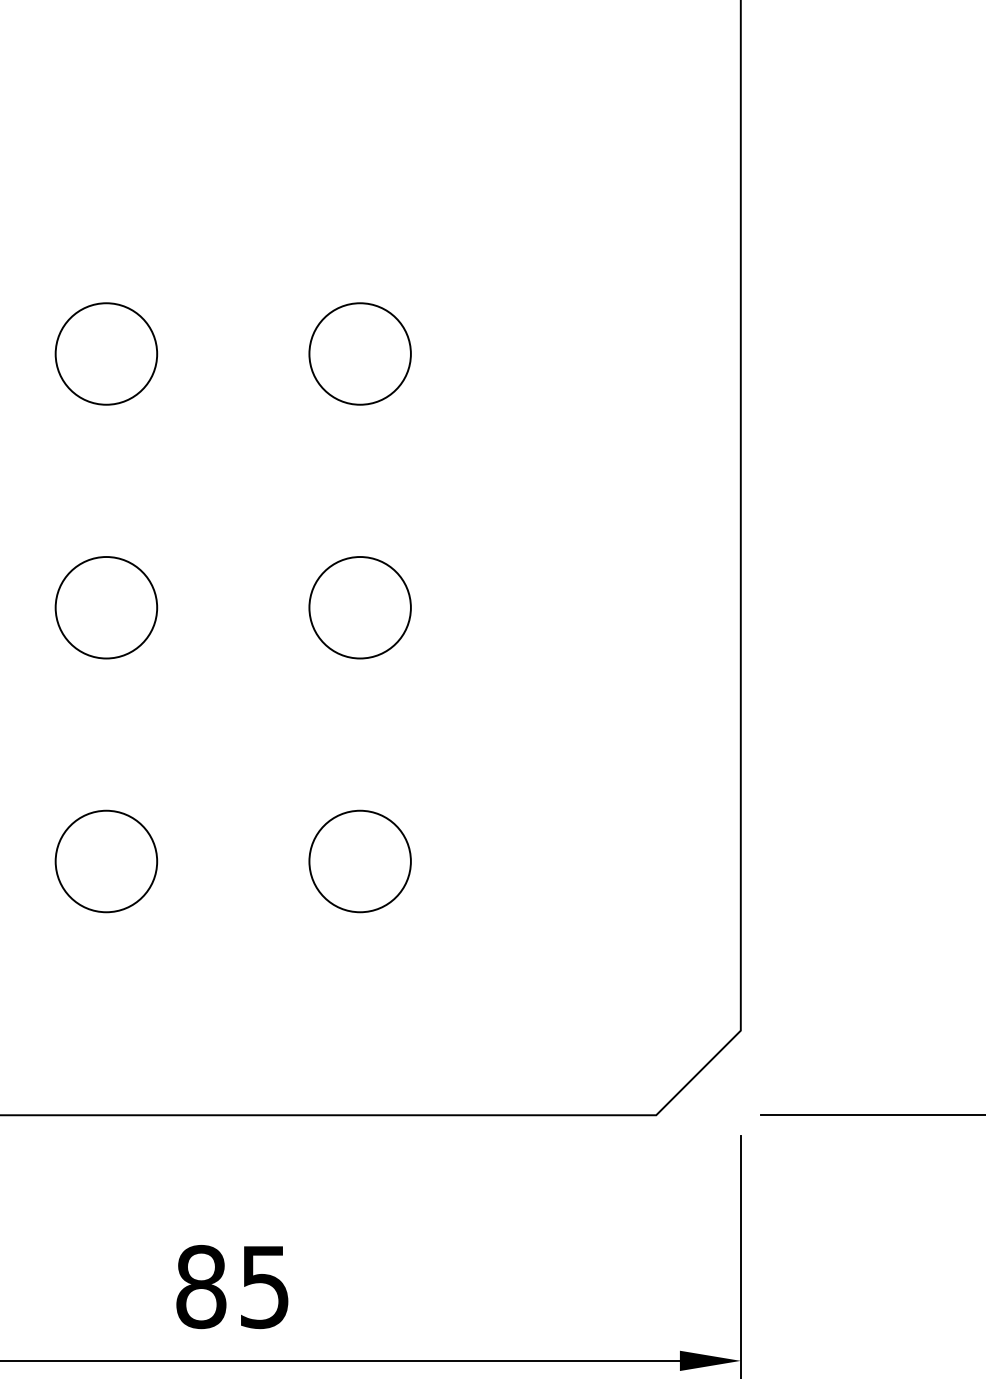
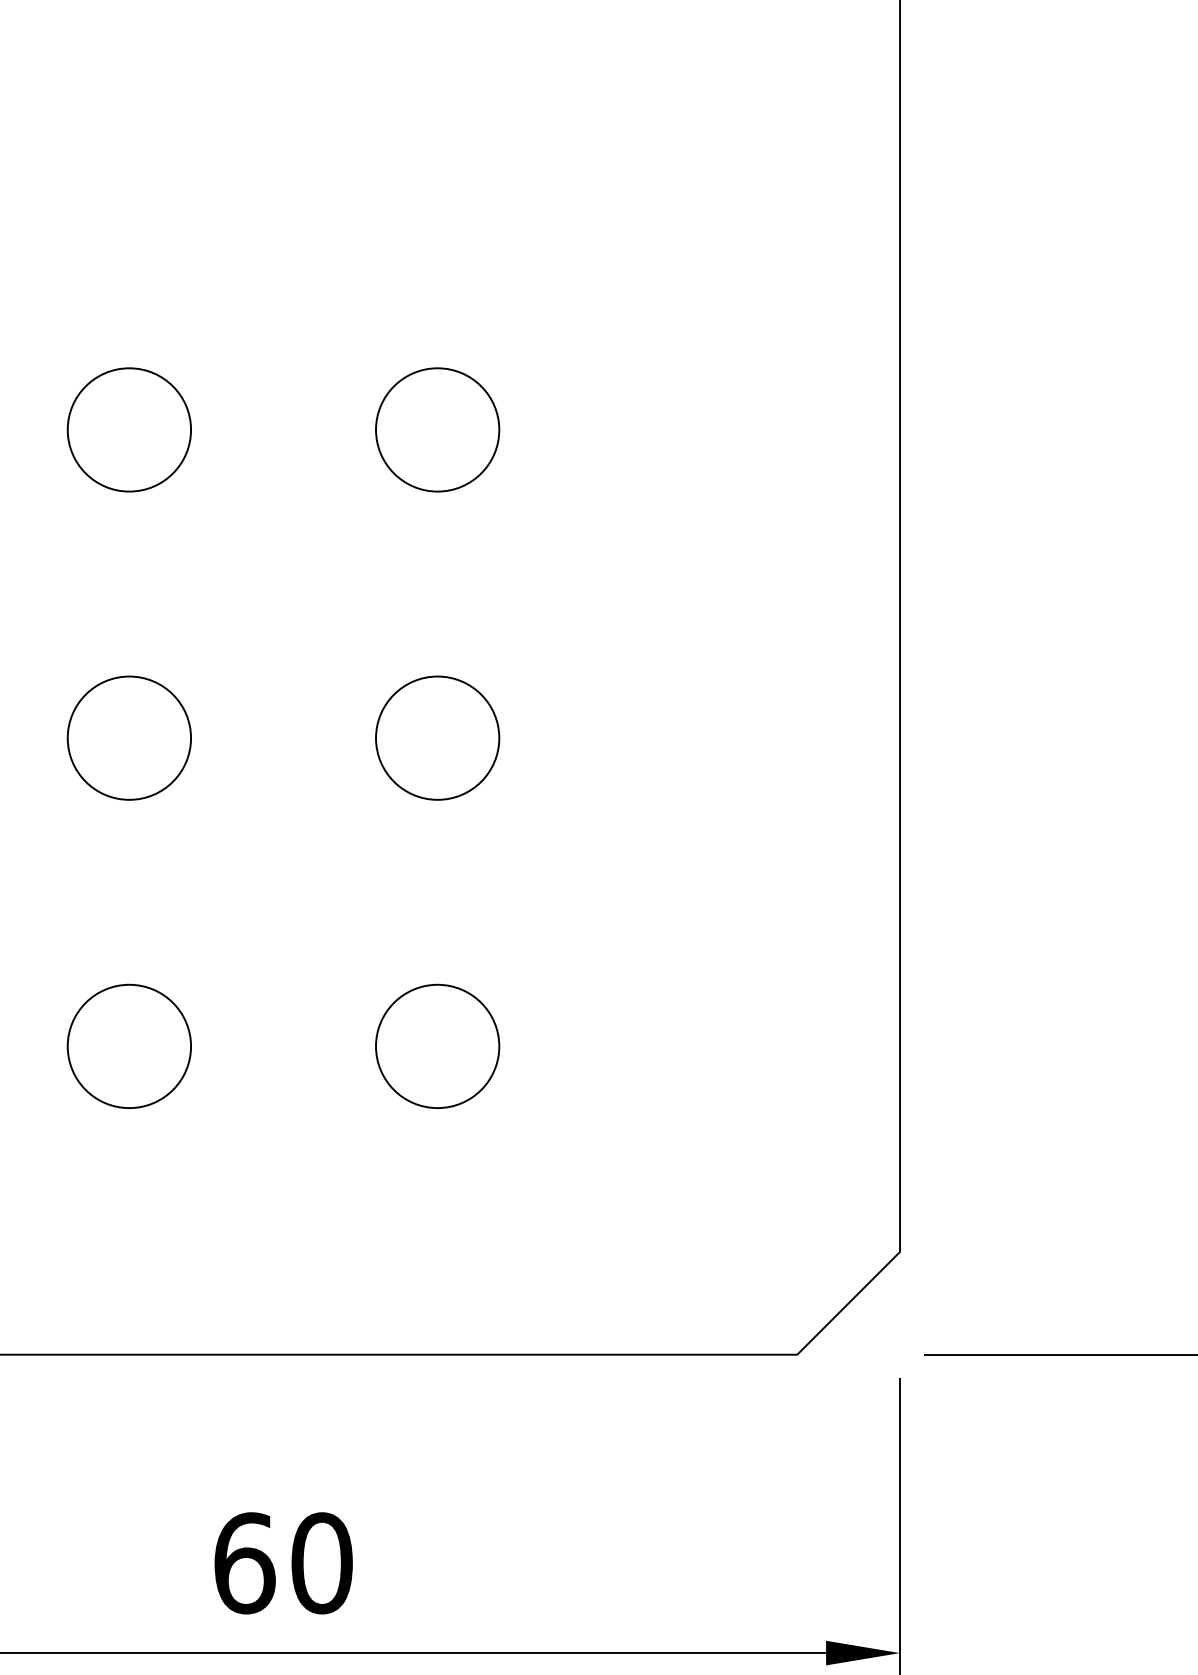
text: (233, 1287) -> (283, 1563), 85 -> 60

